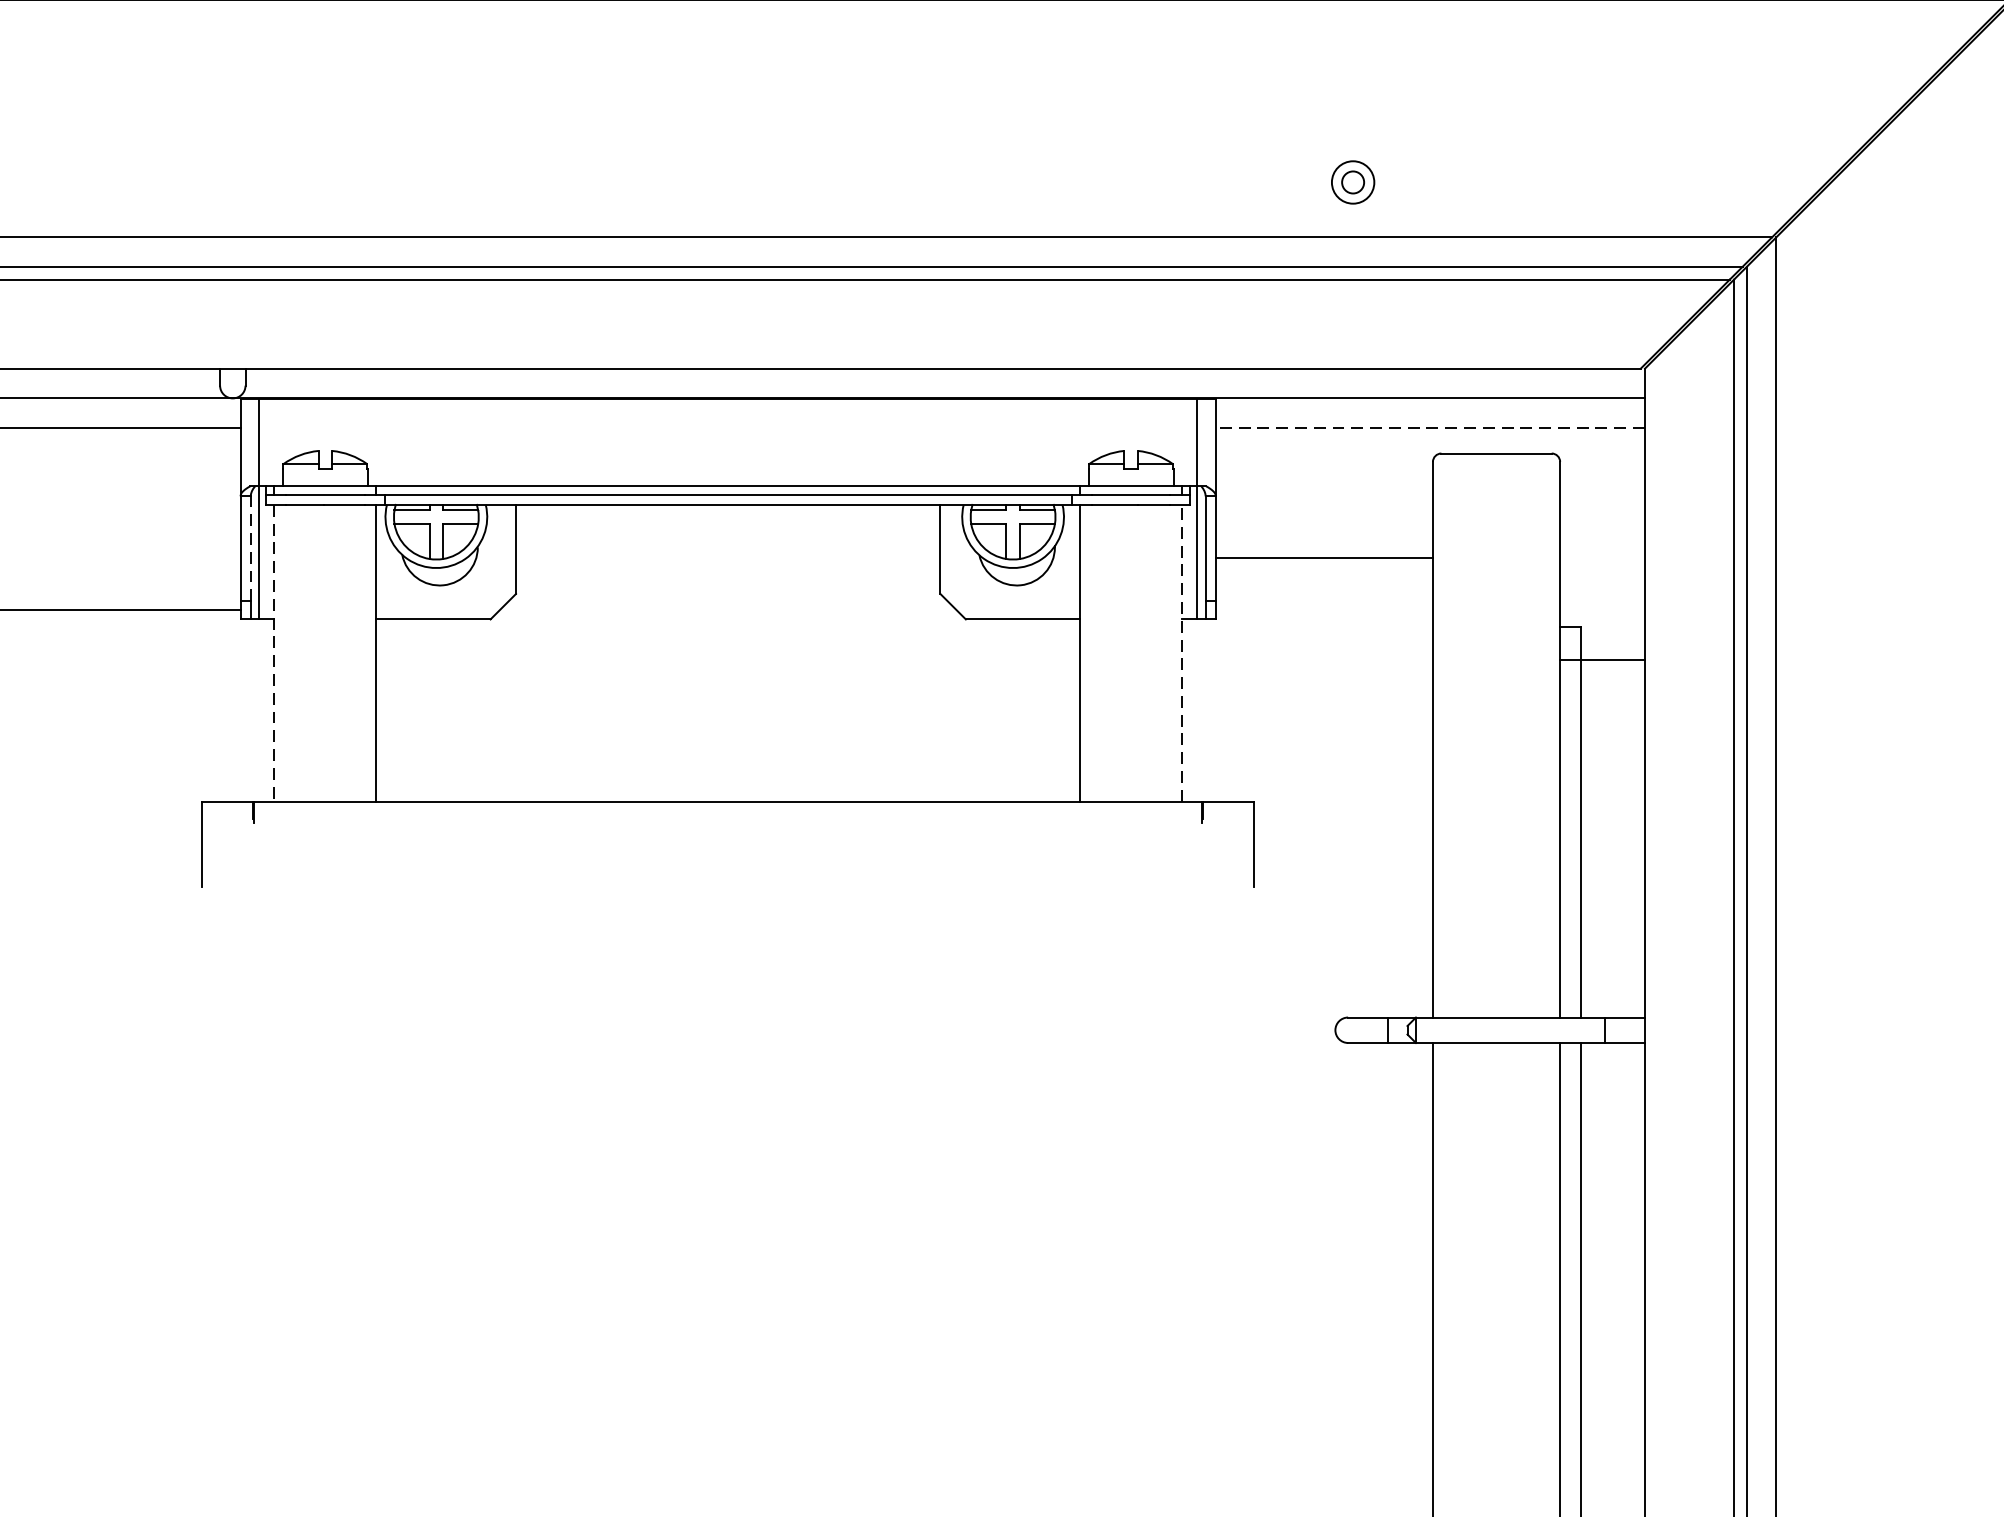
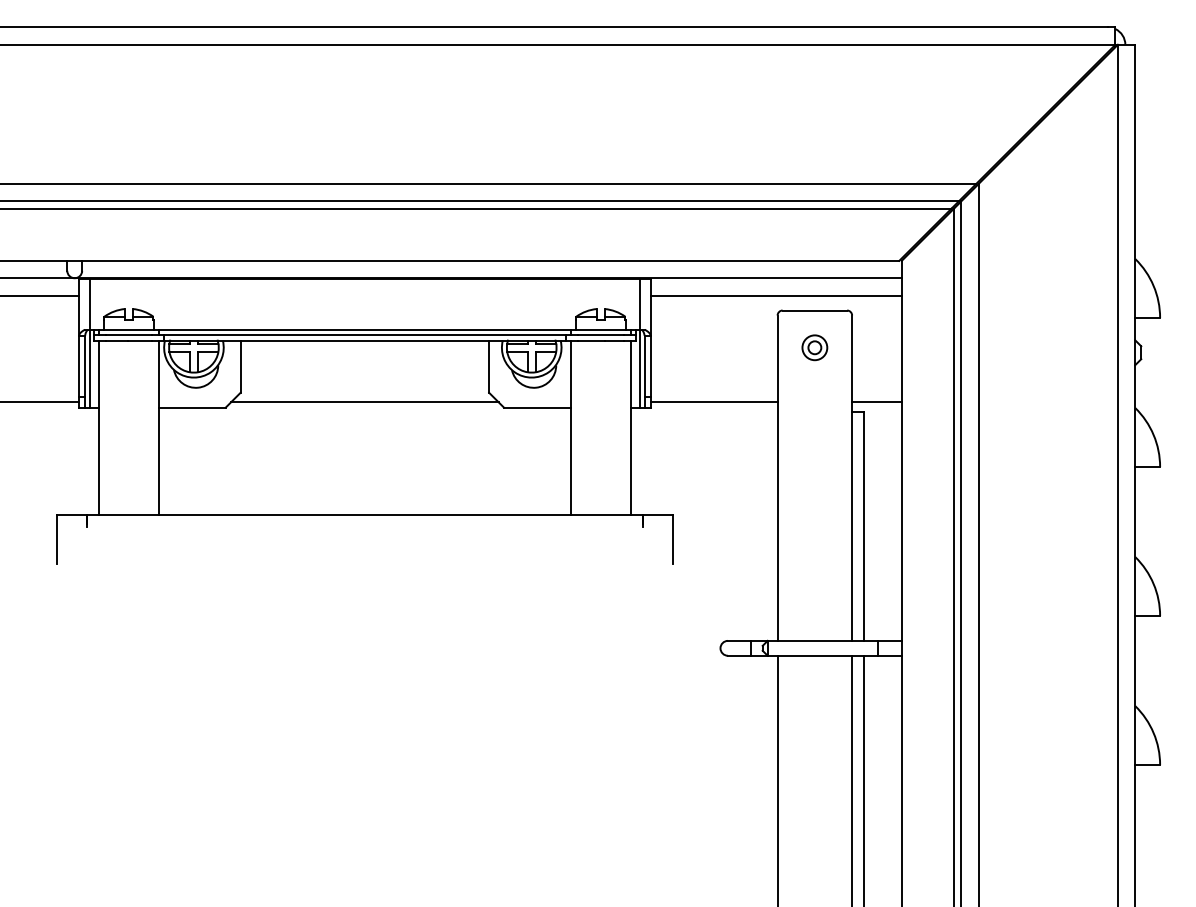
part: (1352, 181) -> (814, 347), moved
line: (1431, 427) -> (776, 295), dashed -> solid
line: (251, 549) -> (85, 366), dashed -> solid
line: (1323, 557) -> (713, 402), moved
line: (727, 610) -> (364, 402), added
line: (275, 653) -> (99, 427), dashed -> solid
line: (1181, 653) -> (630, 427), dashed -> solid
line: (1601, 660) -> (876, 402), moved

